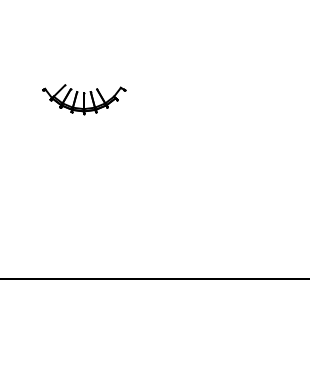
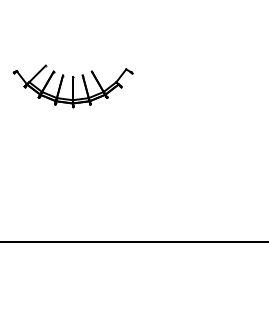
part: (83, 99) -> (72, 86), size x1.67

